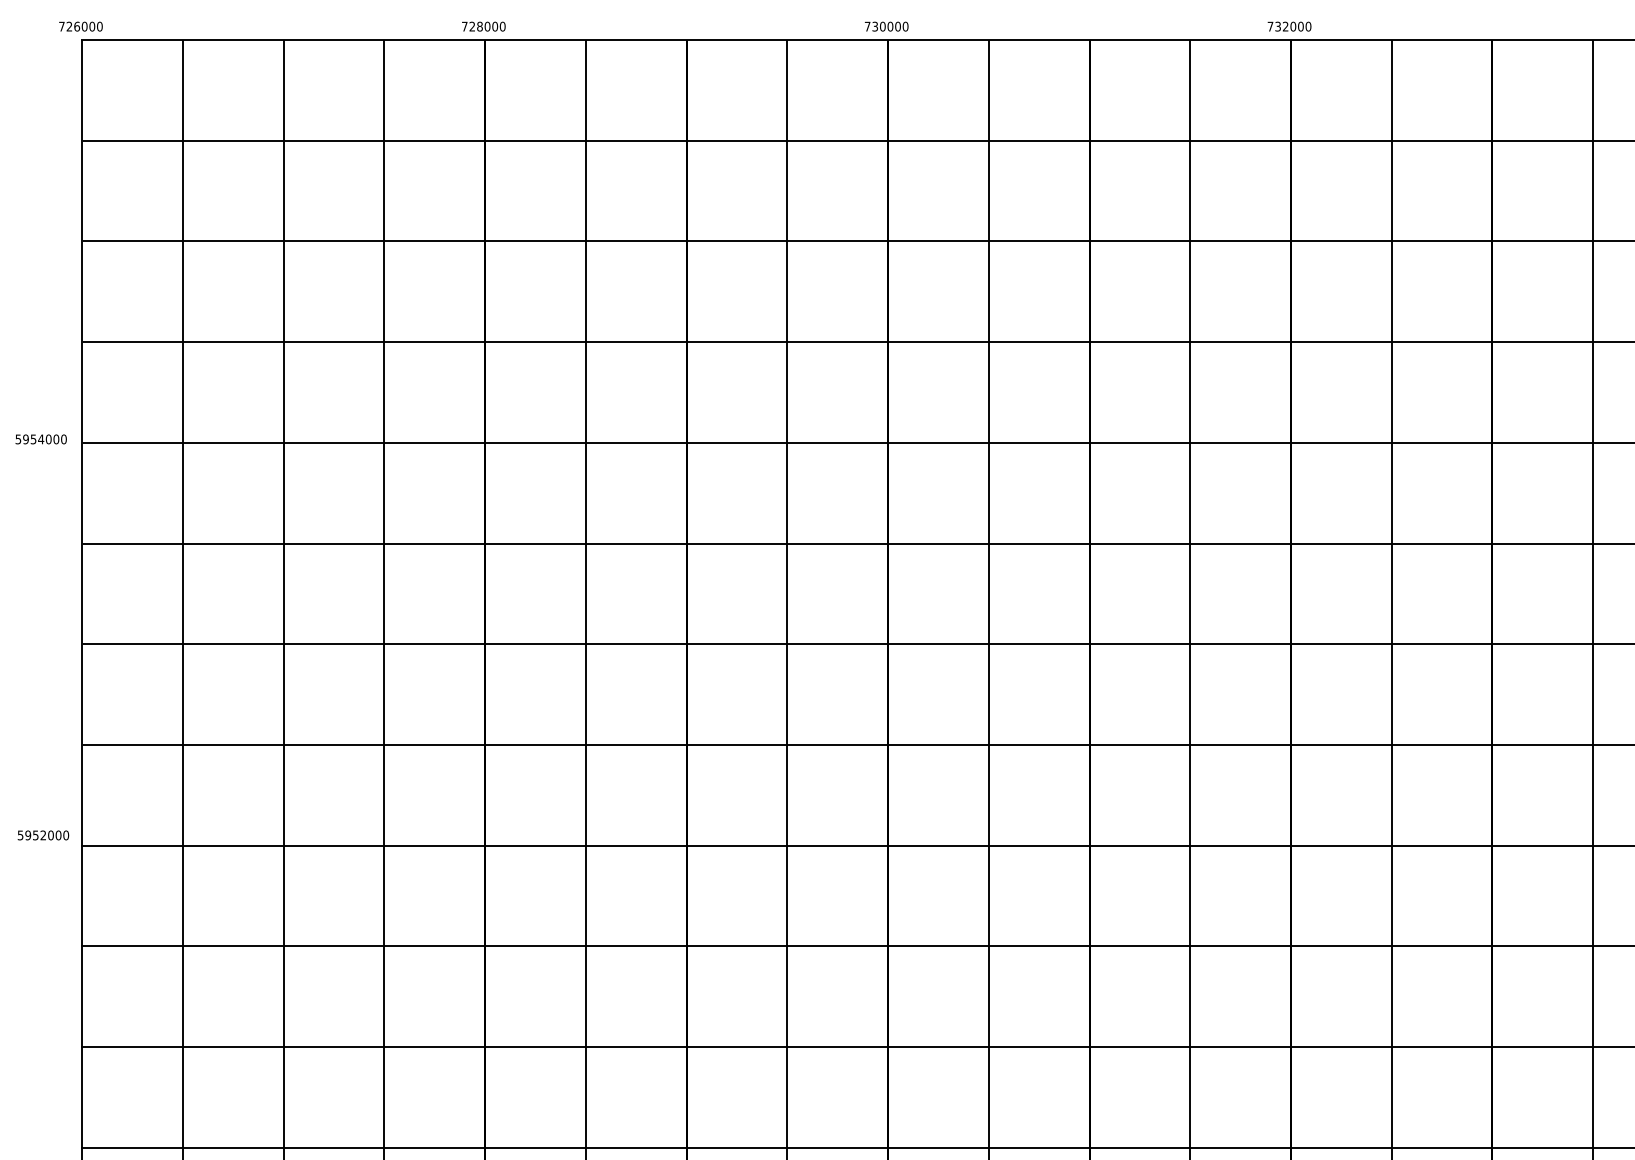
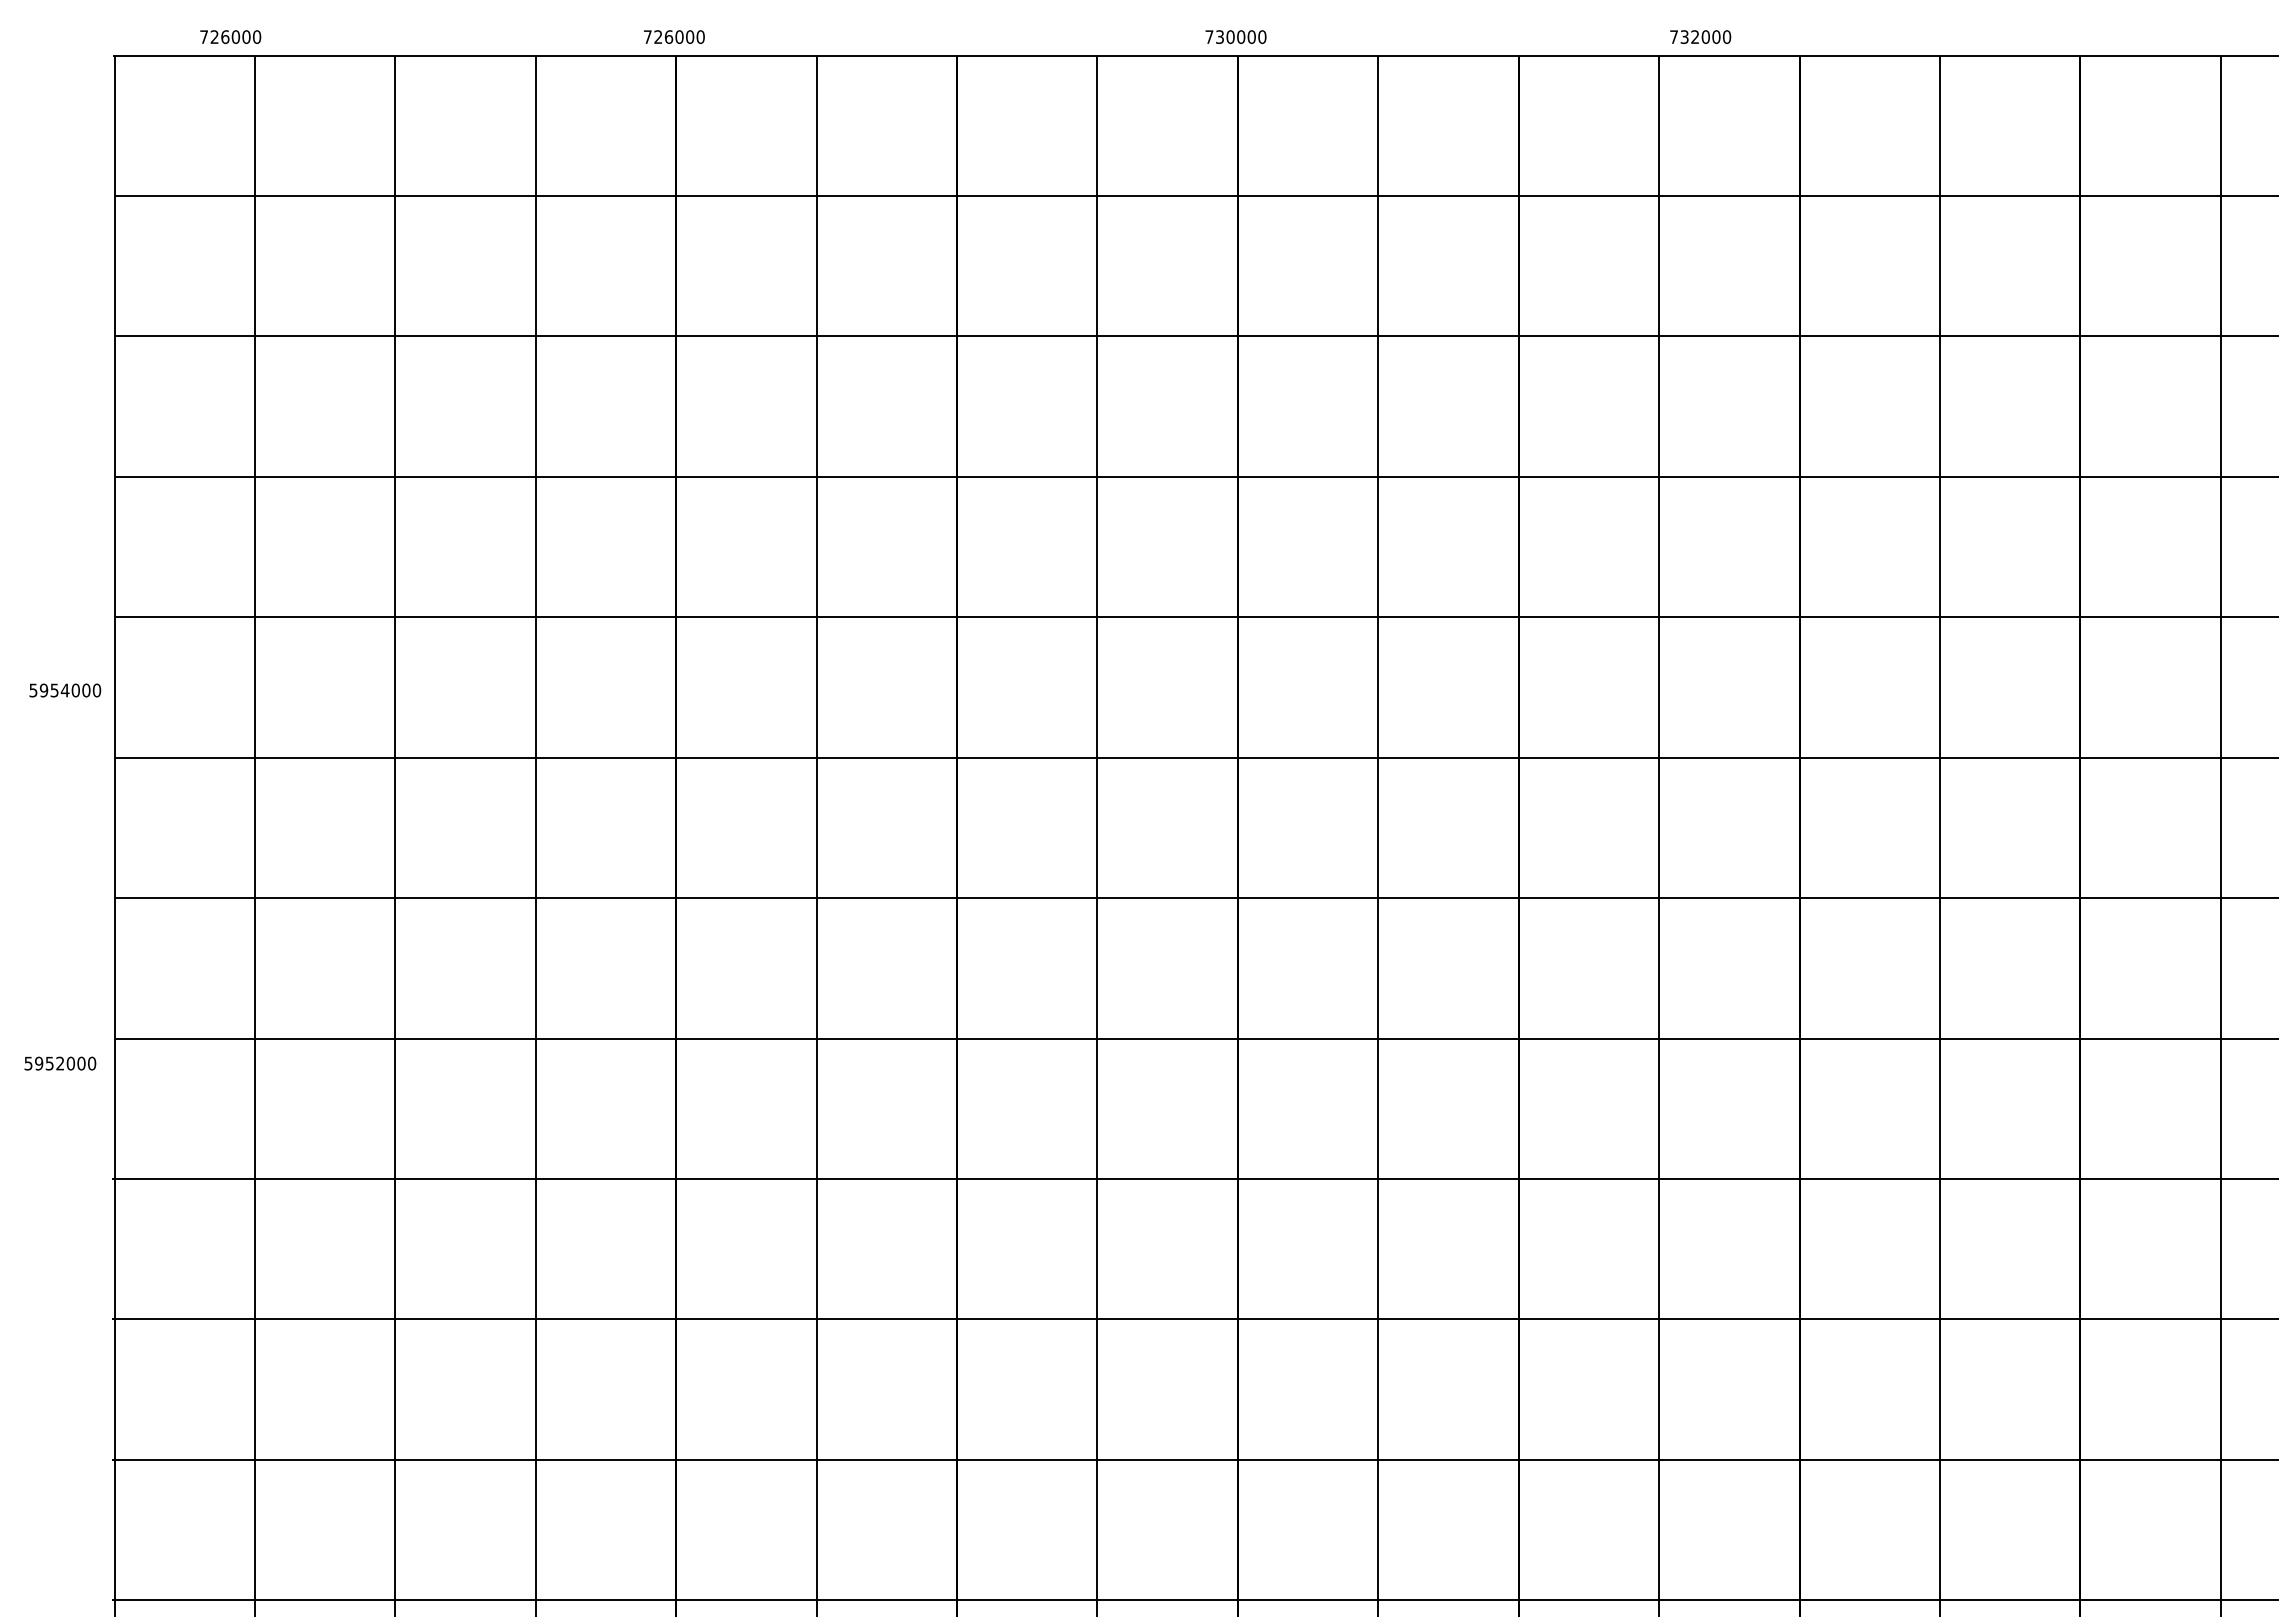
text: (80, 26) -> (230, 36), moved
text: (479, 26) -> (668, 36), 728000 -> 726000
text: (1289, 26) -> (1700, 36), moved
text: (41, 439) -> (65, 690), moved
text: (43, 835) -> (60, 1063), moved

